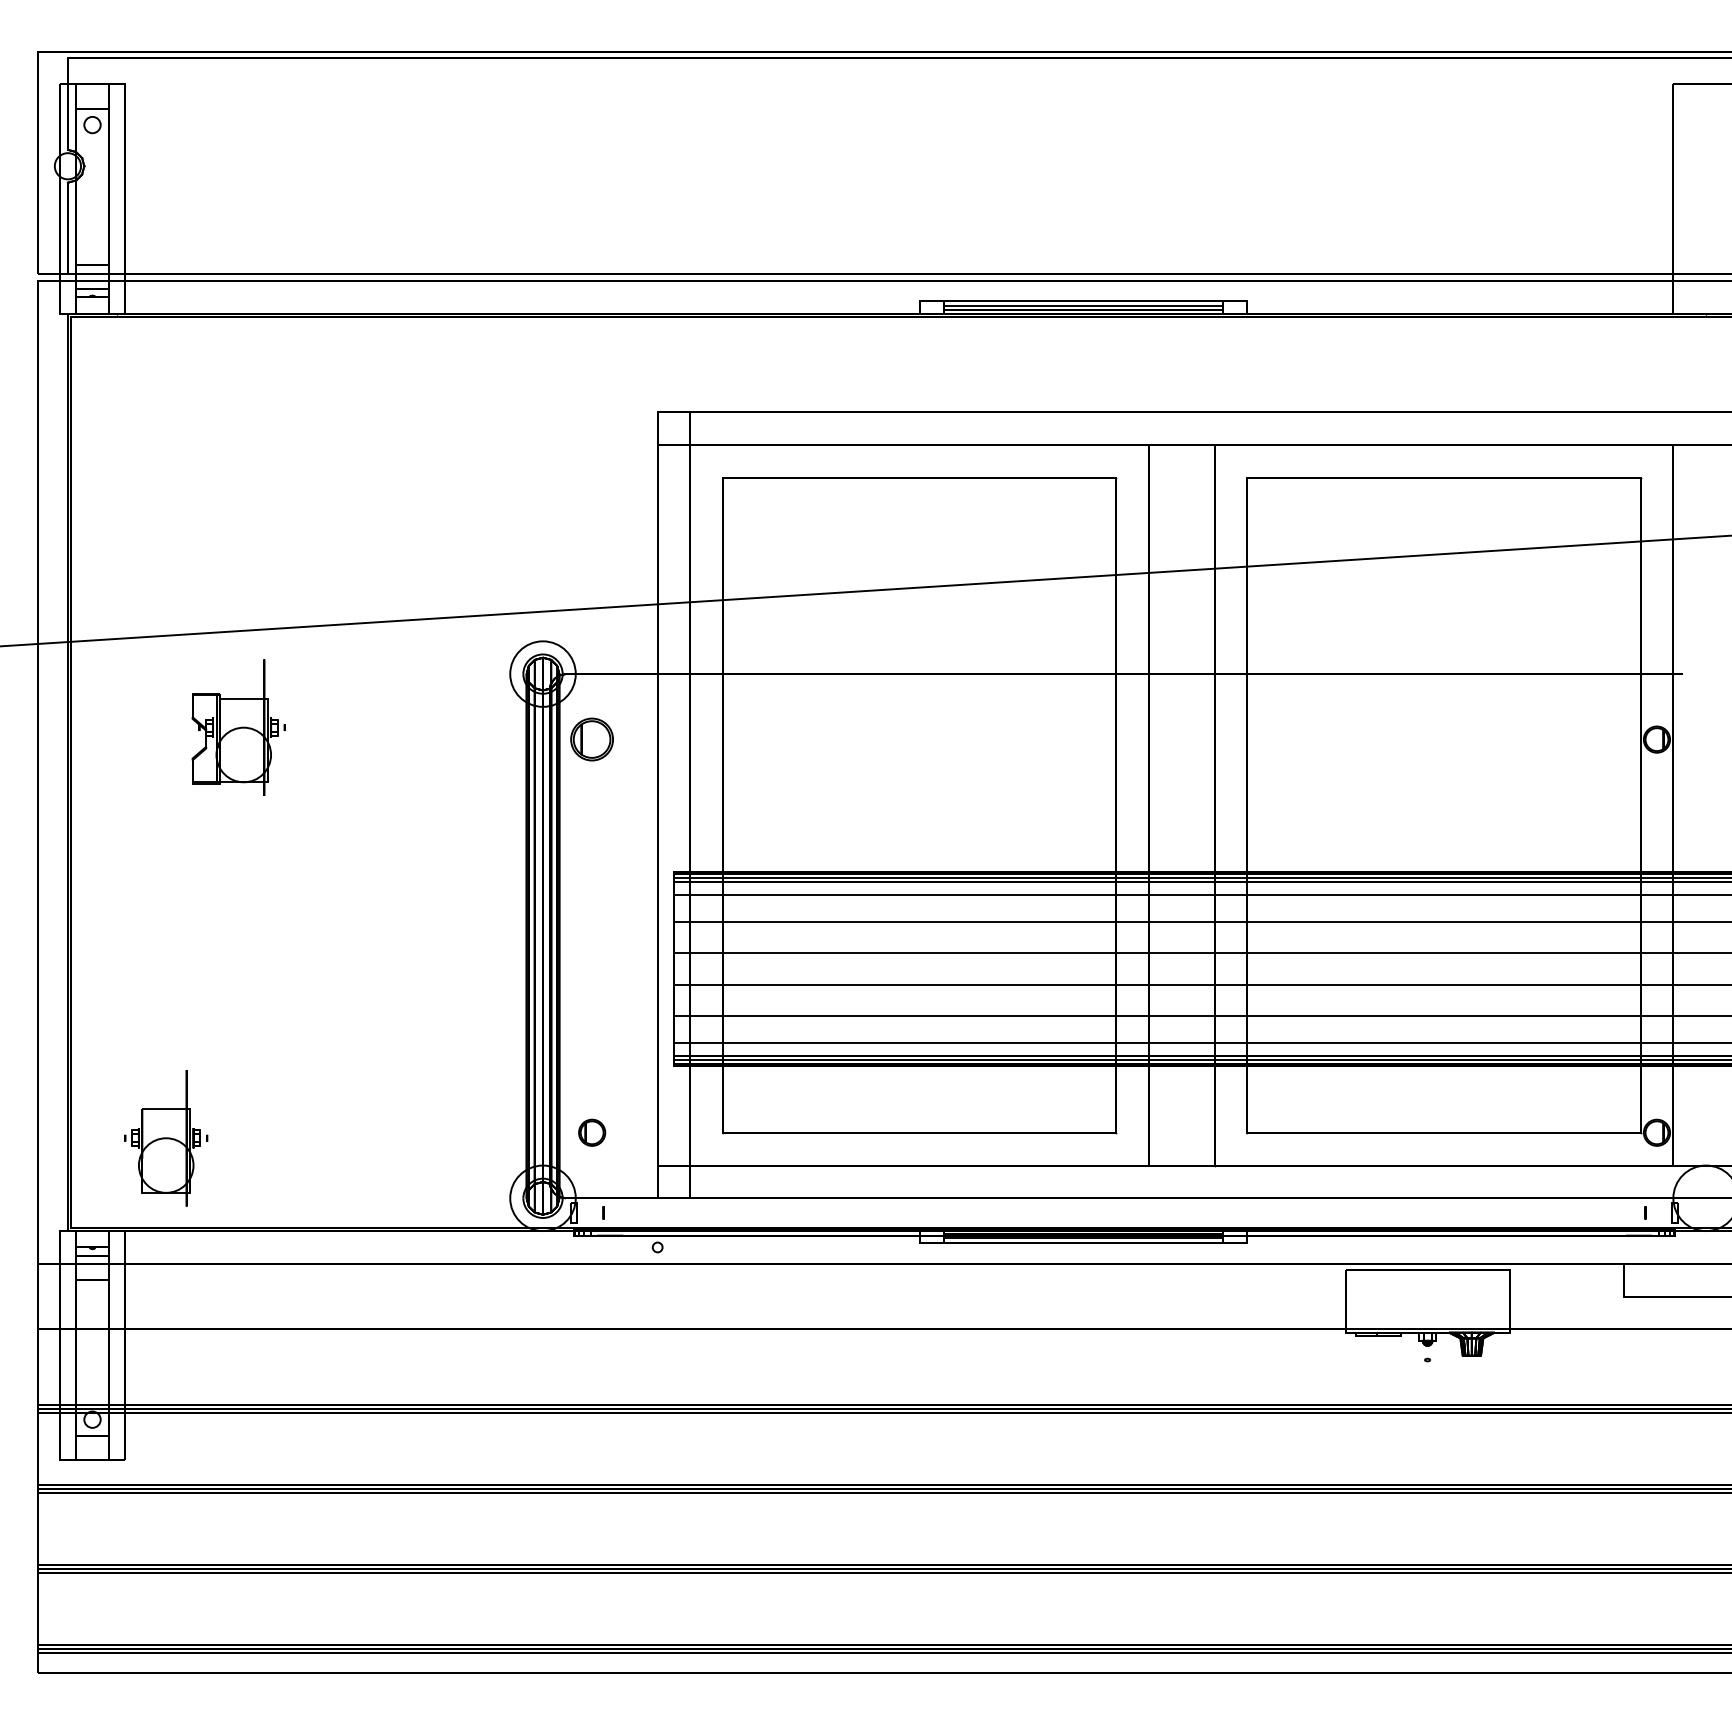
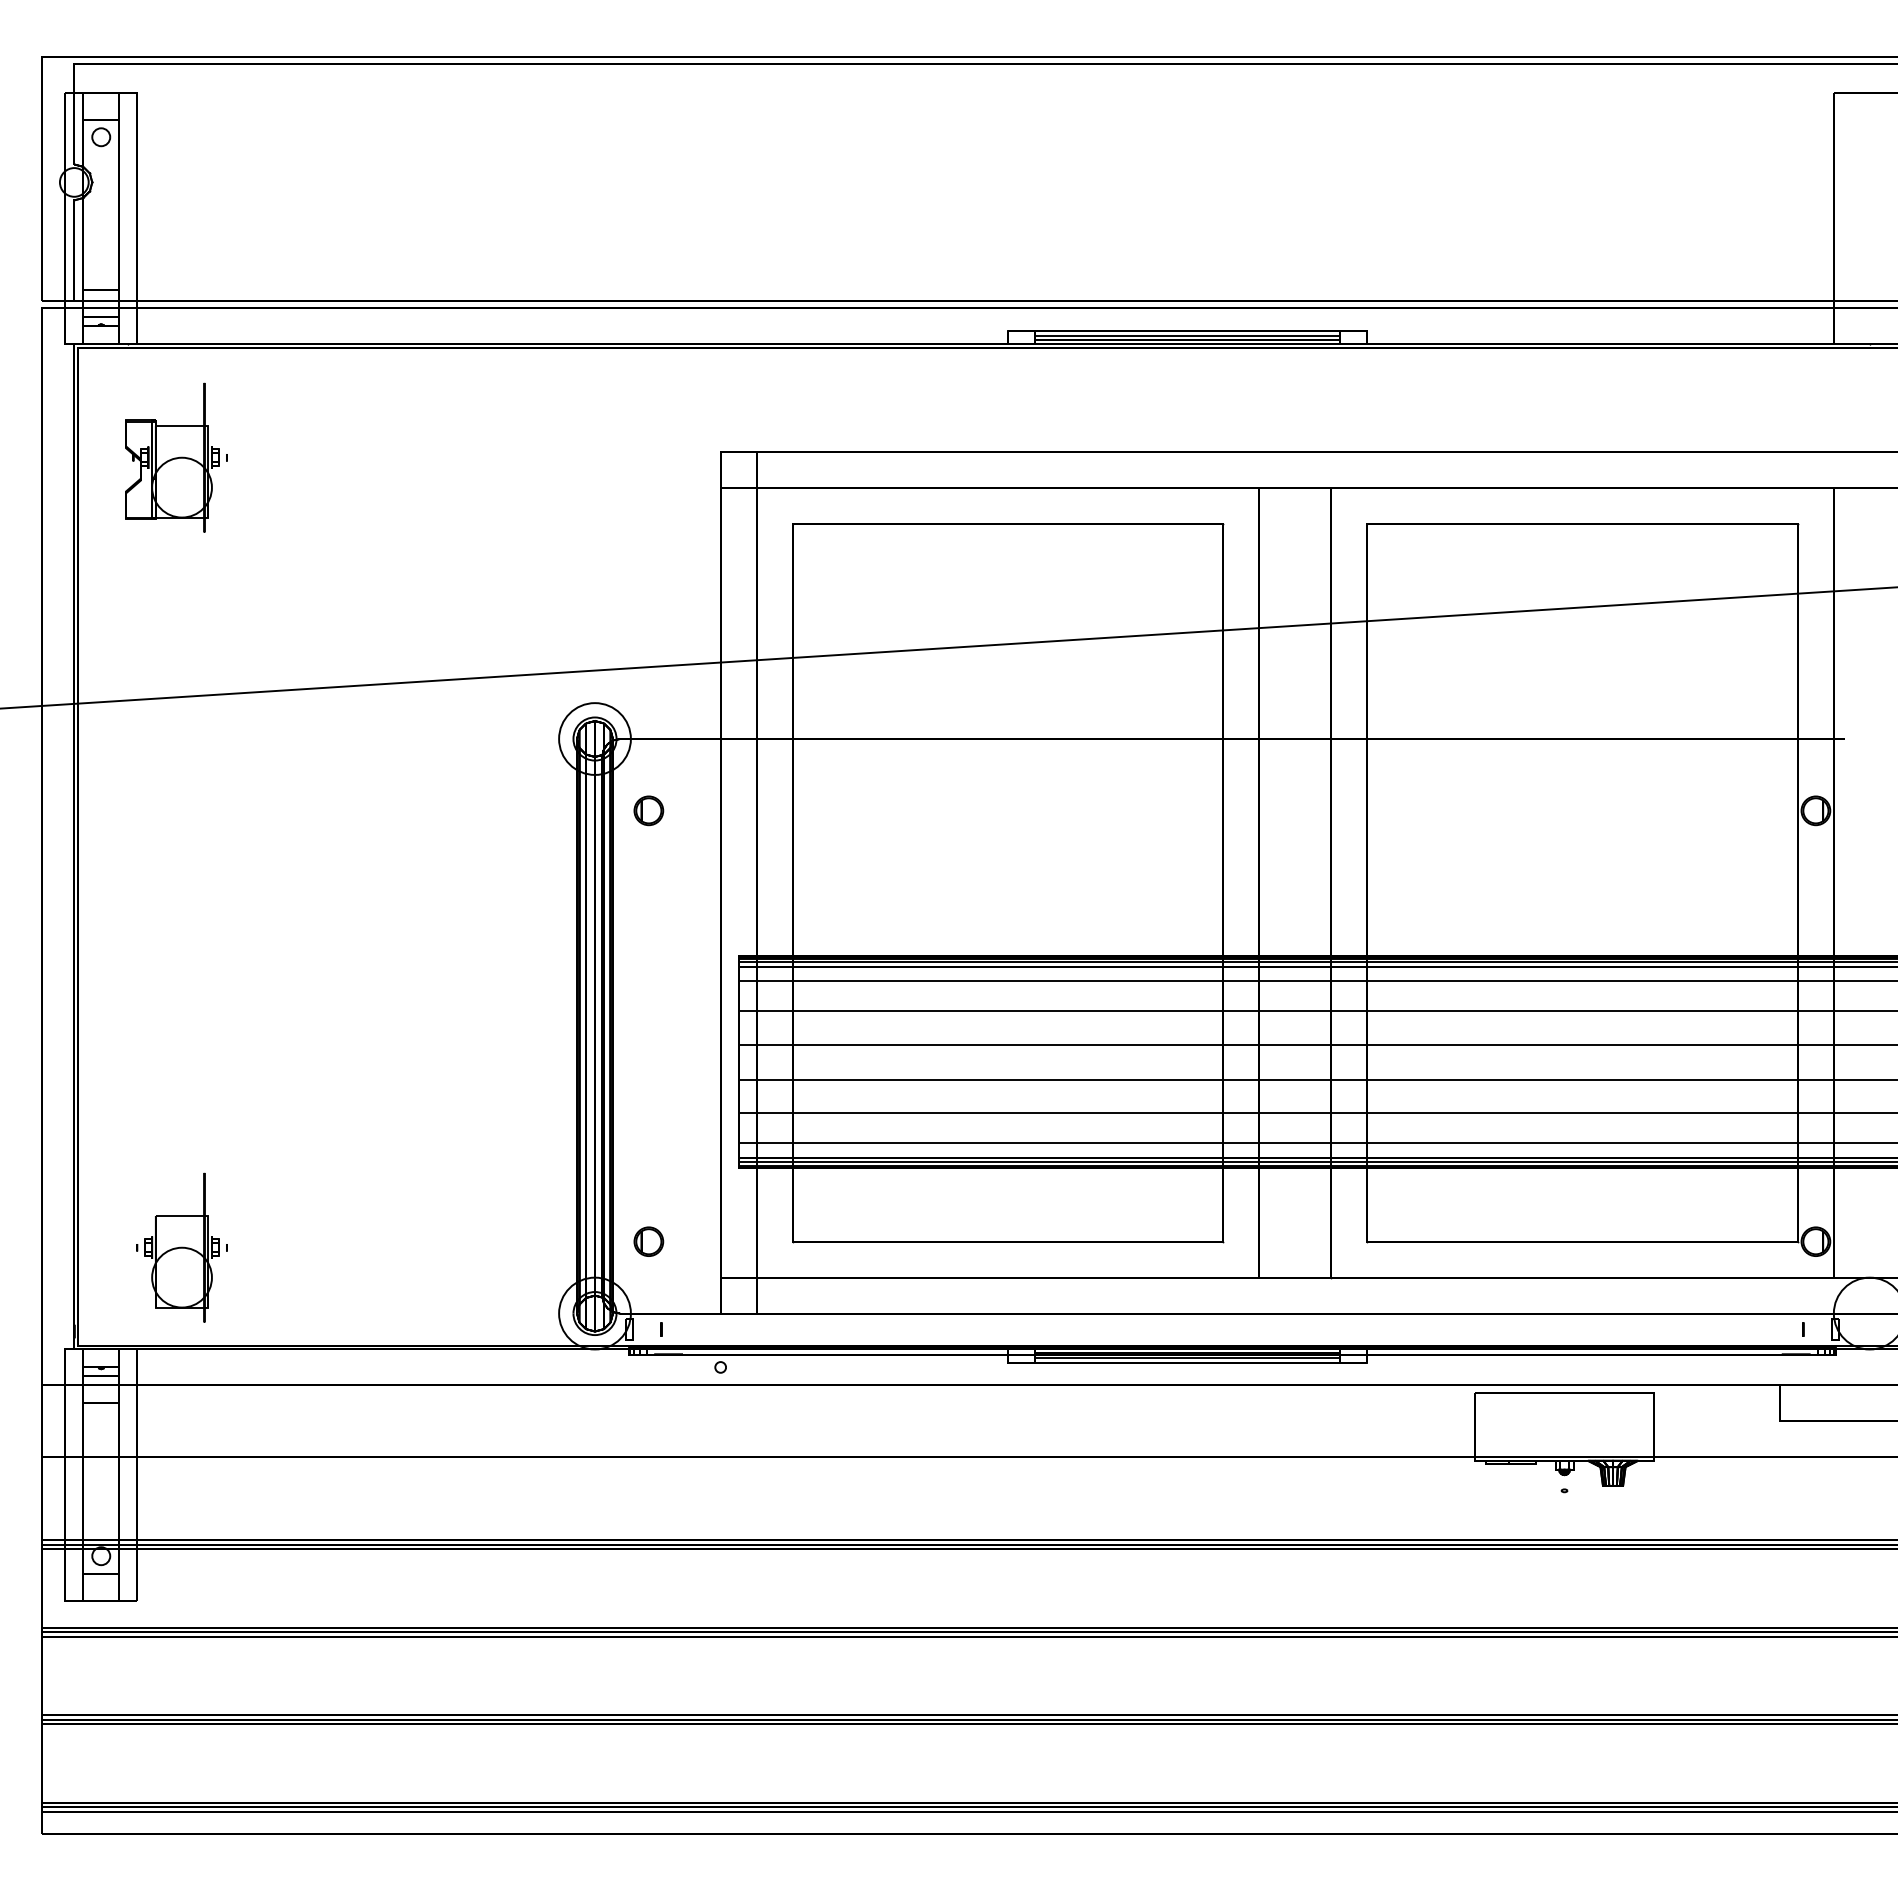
part: (238, 727) -> (176, 457), moved
part: (591, 739) -> (648, 810), size x0.62

